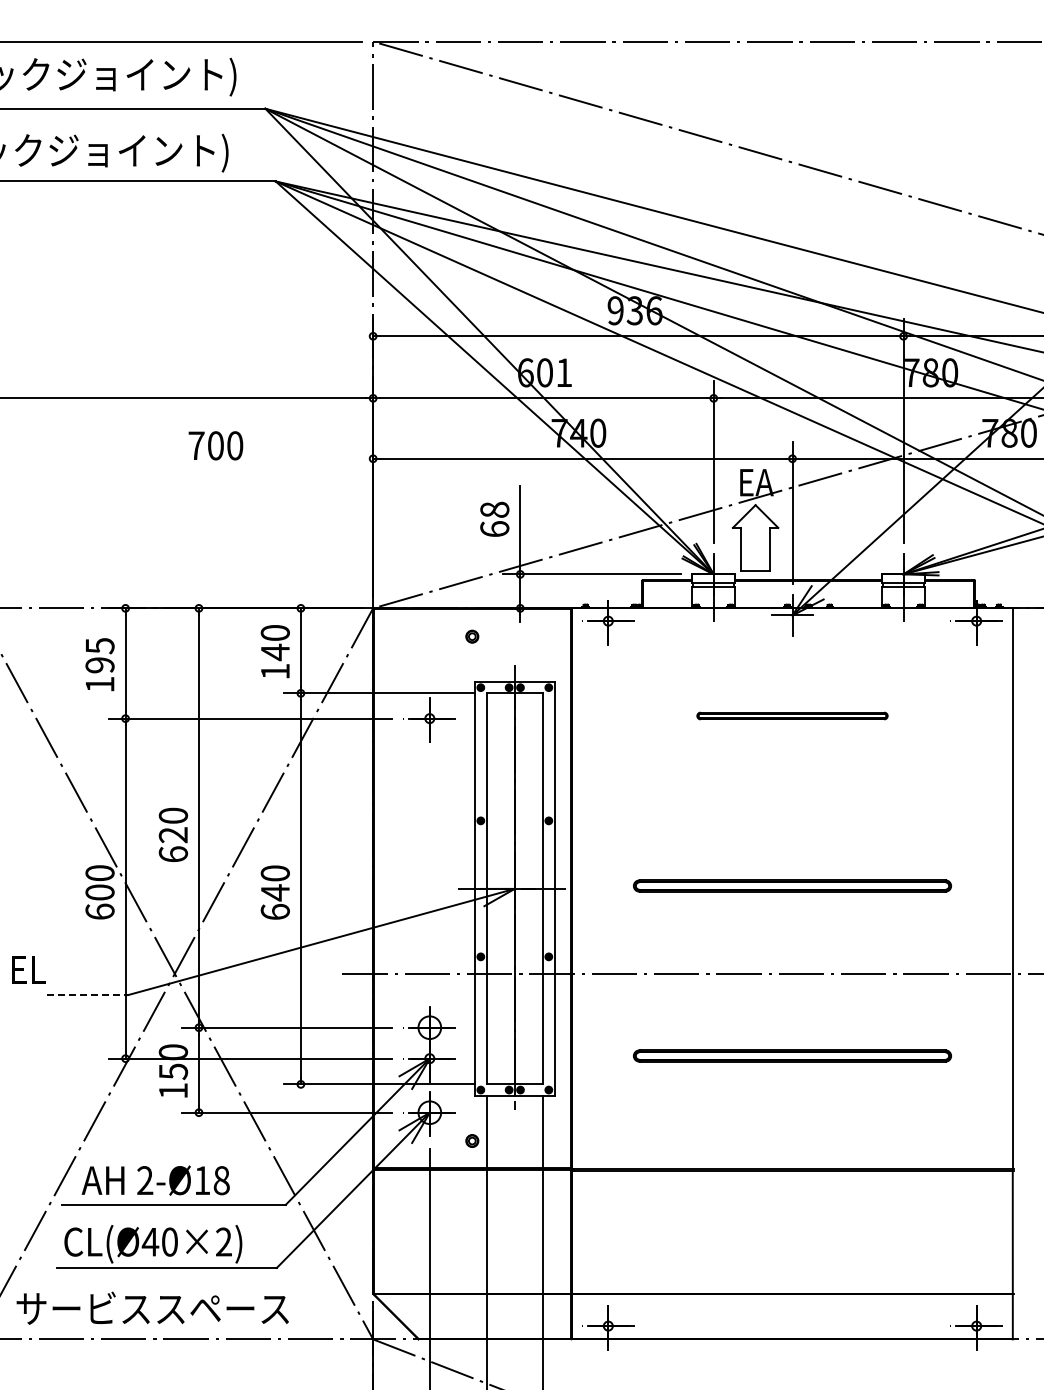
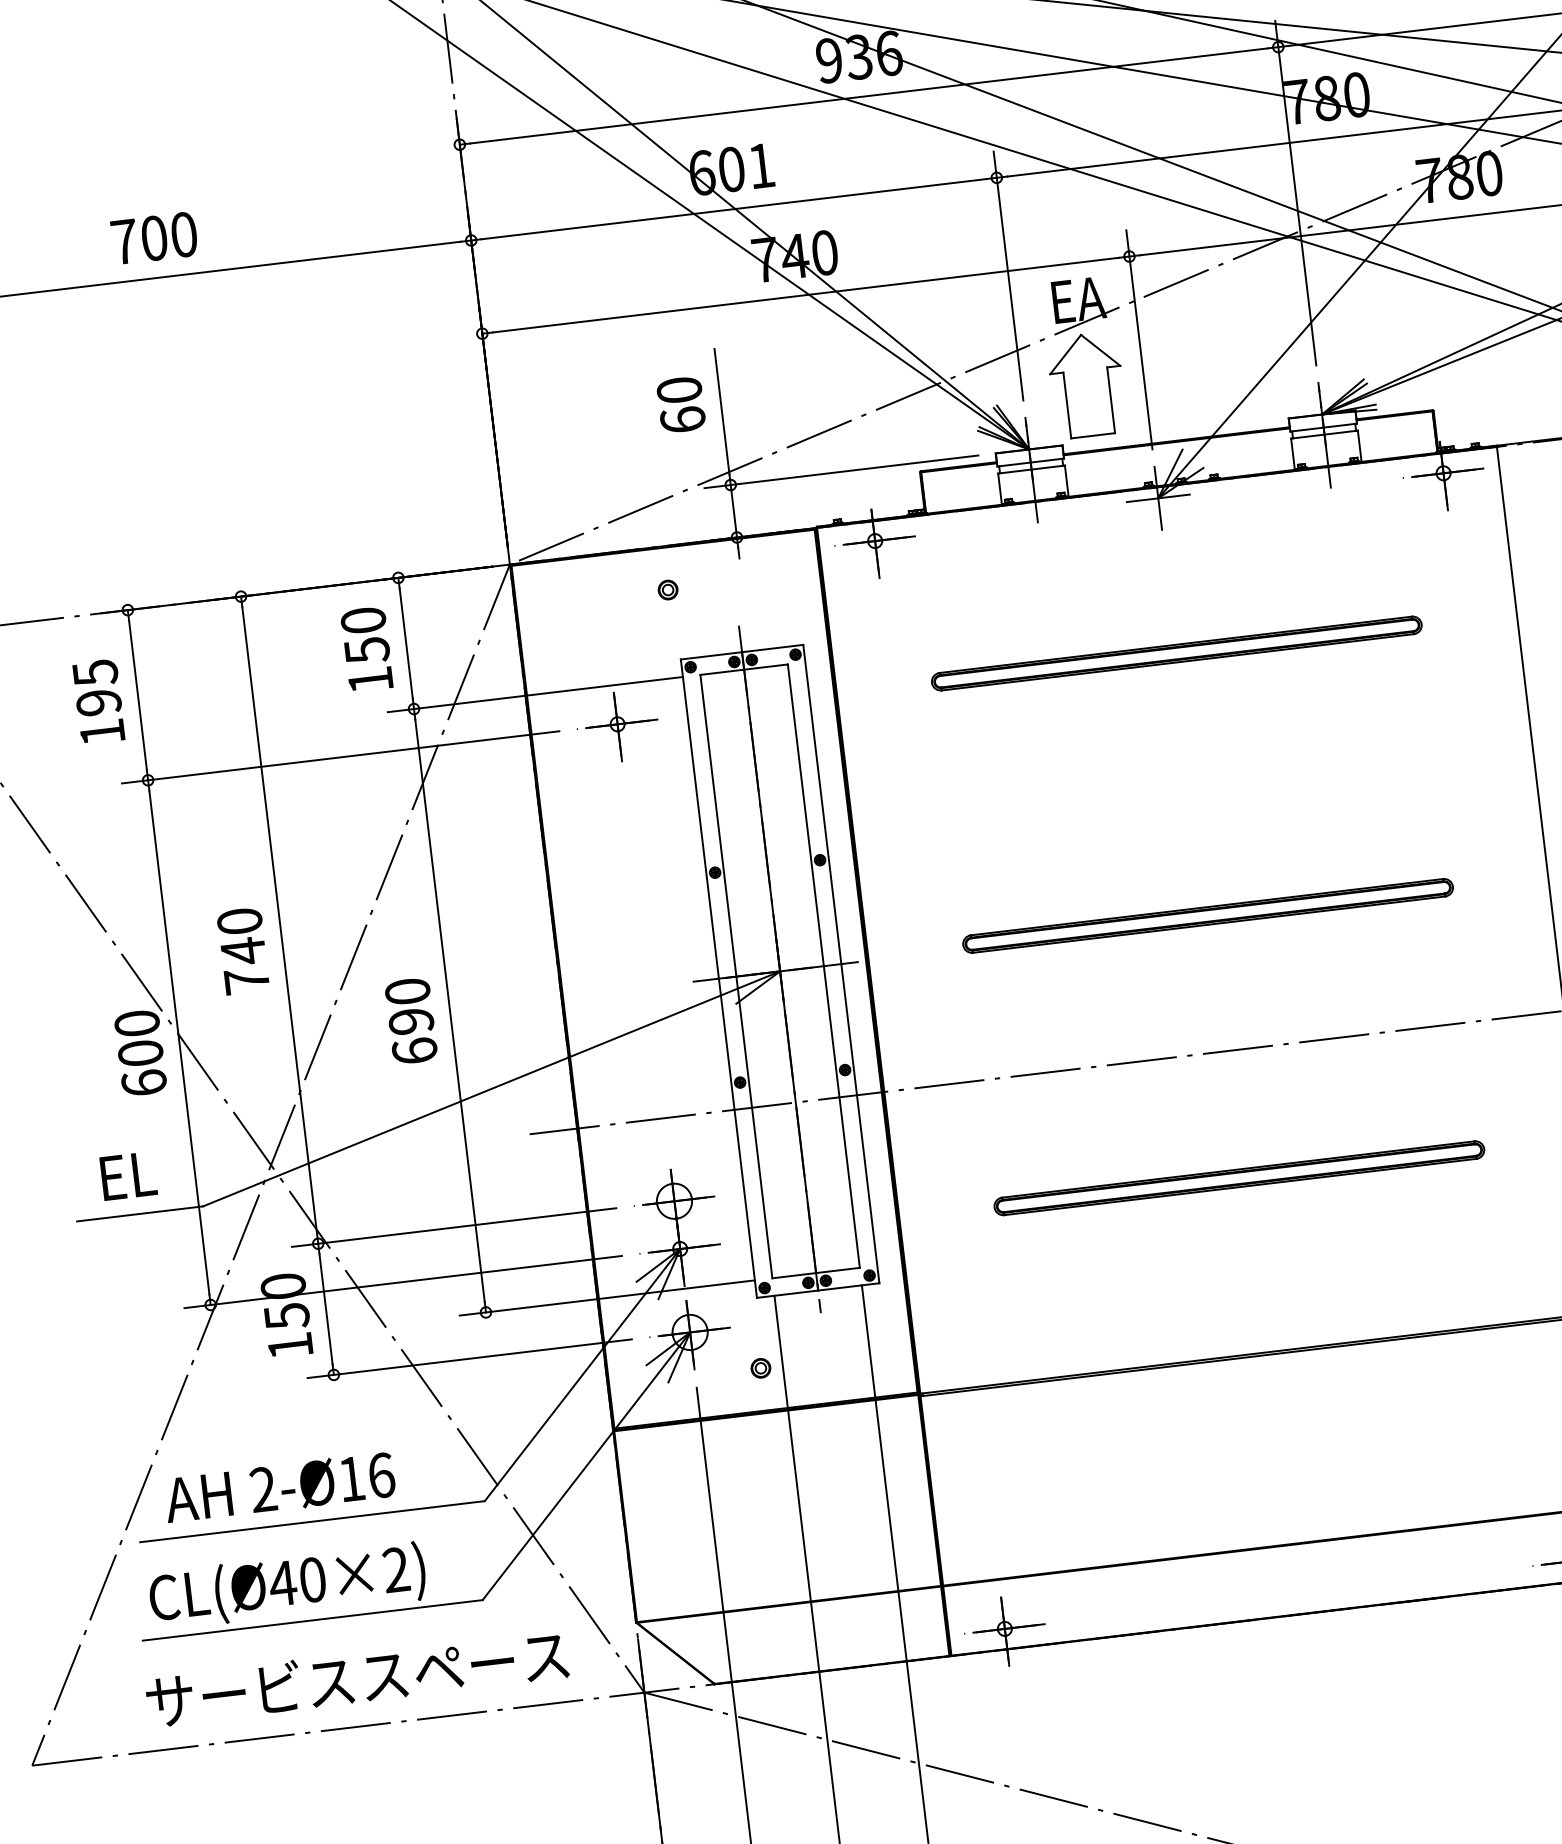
text: (215, 445) -> (153, 237), moved
text: (494, 509) -> (678, 389), 68 -> 60
text: (275, 652) -> (367, 650), 140 -> 150
part: (792, 715) -> (1176, 652), size x1.67
text: (173, 844) -> (245, 965), 620 -> 740
text: (274, 892) -> (409, 1021), 640 -> 690
text: (28, 969) -> (127, 1175), moved
line: (87, 995) -> (140, 1214), dashed -> solid
text: (221, 1180) -> (381, 1475), 2-Ø18 -> 2-Ø16
text: (152, 1307) -> (356, 1677), moved

